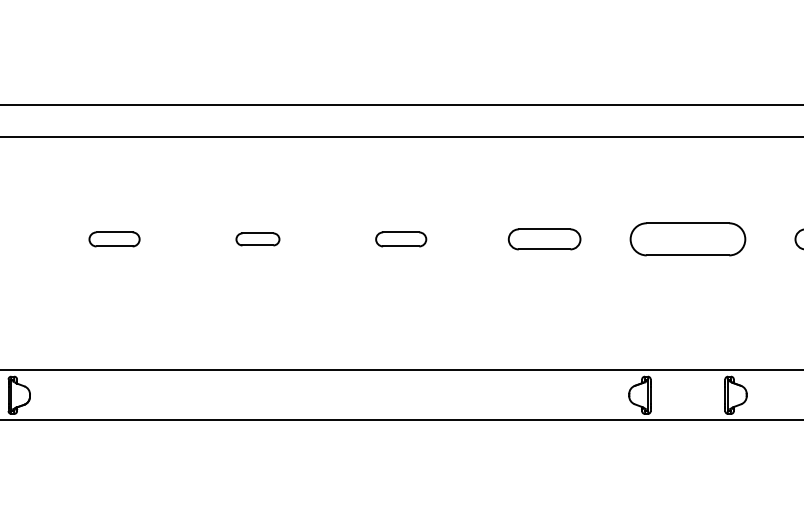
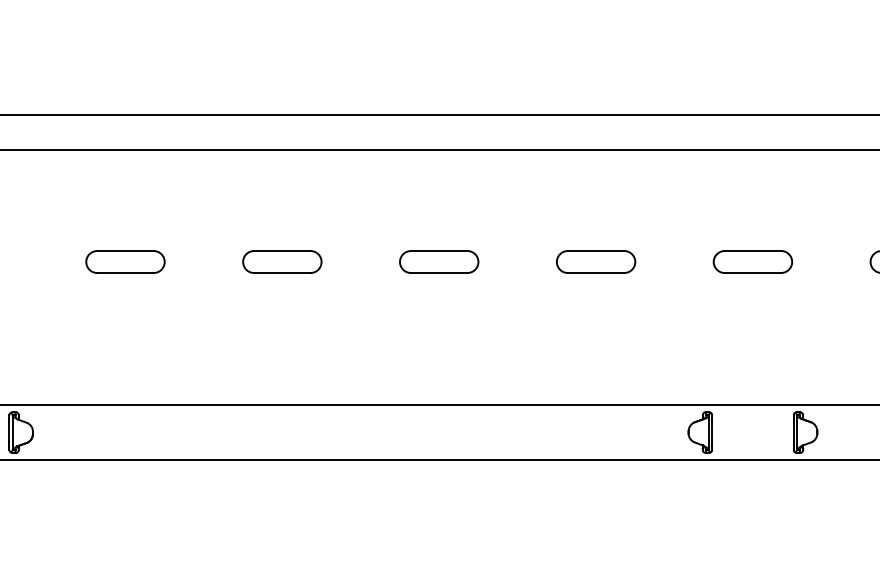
part: (114, 239) -> (125, 262), size x1.43
part: (257, 239) -> (281, 262), size x1.67
part: (400, 239) -> (438, 262), size x1.43
part: (687, 239) -> (752, 262), size x0.62

